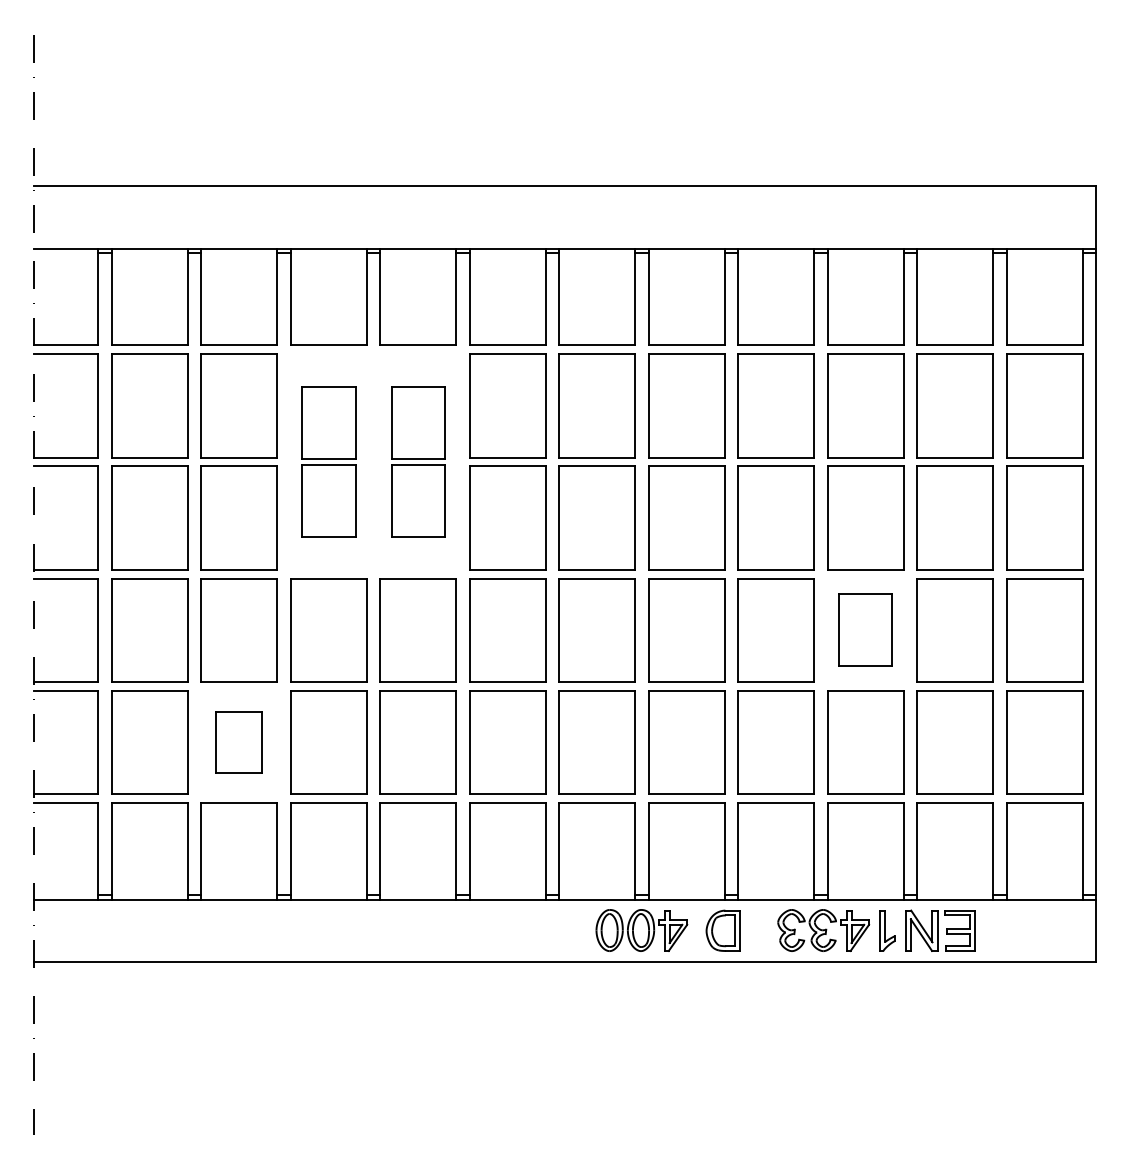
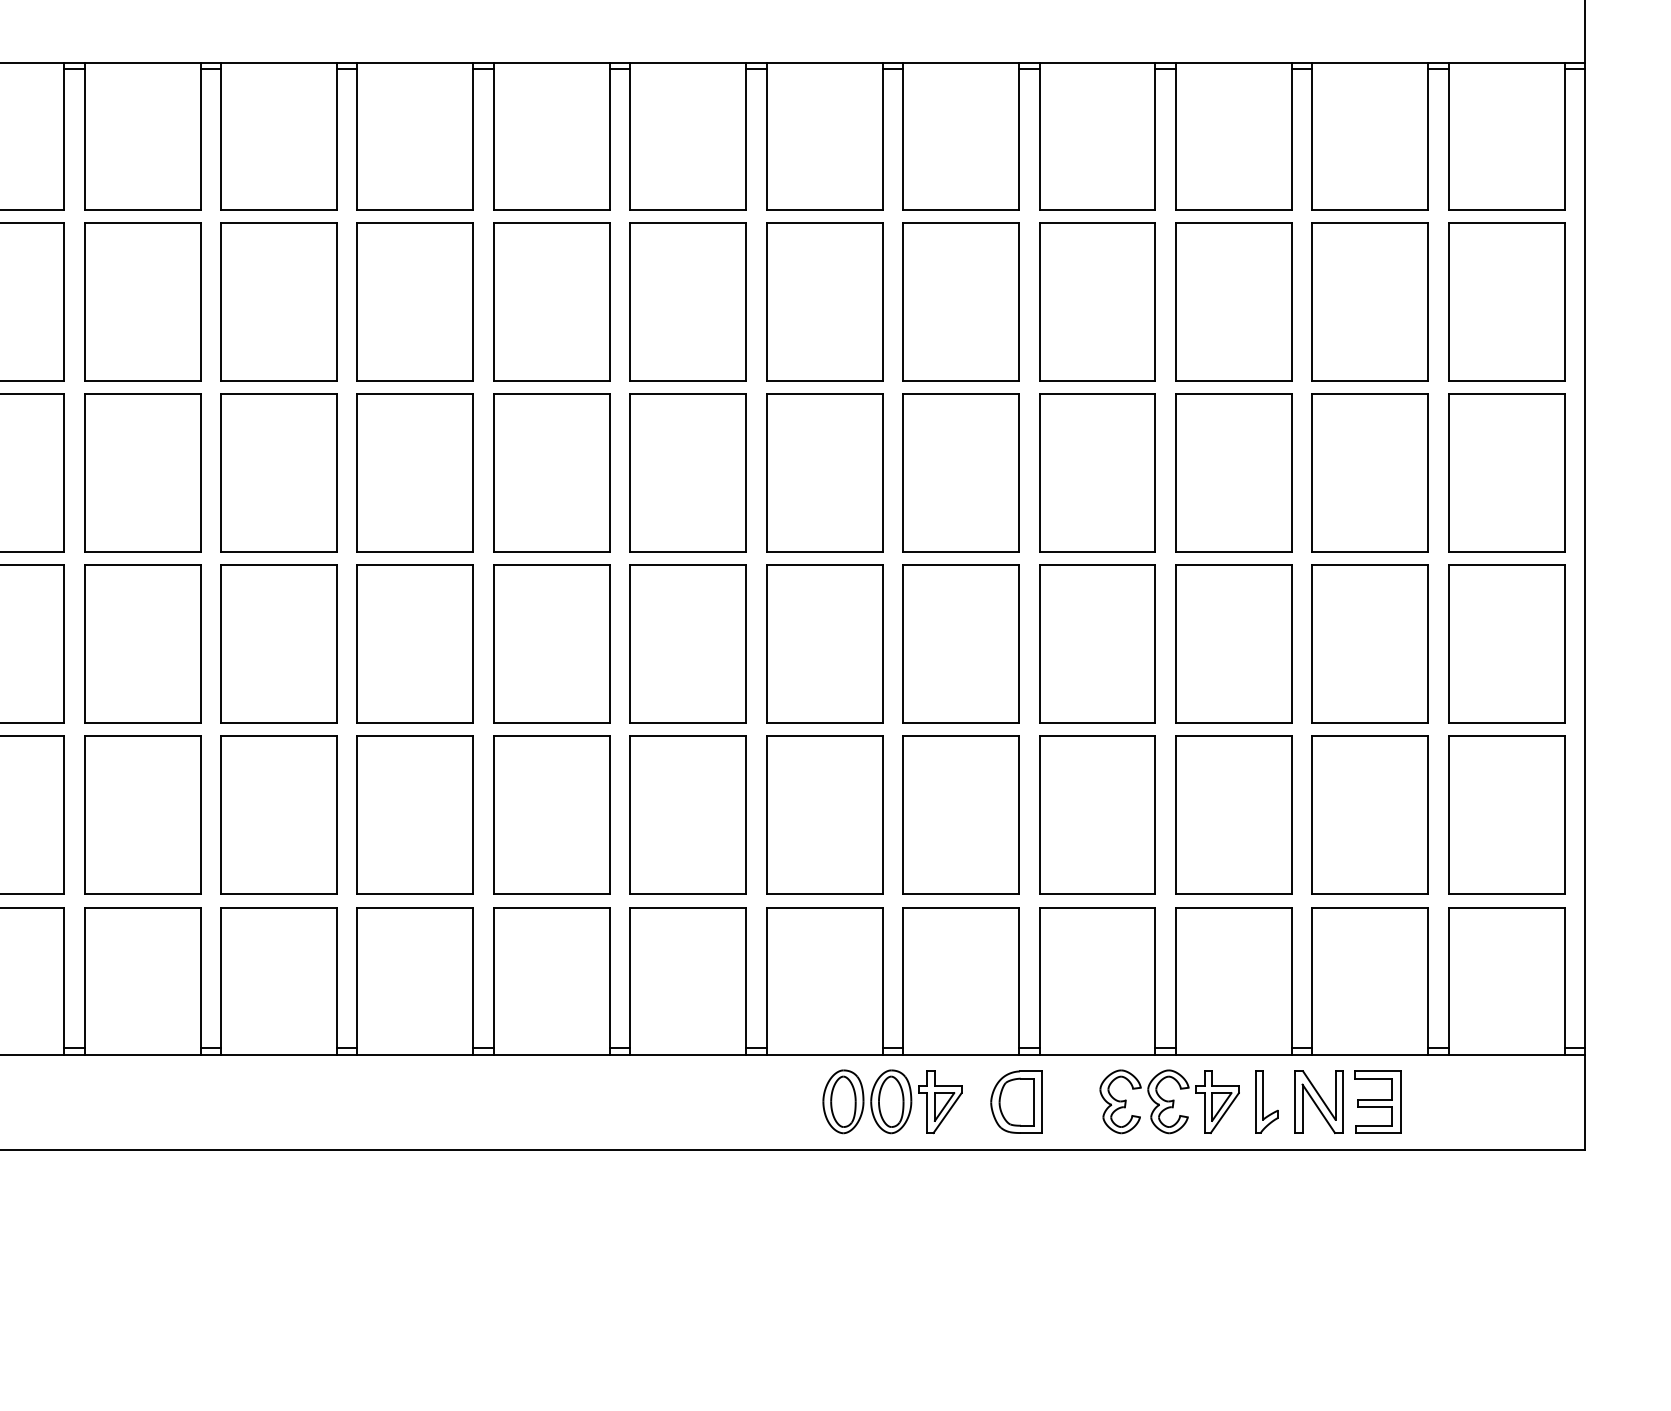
part: (328, 461) -> (414, 386), size x1.43
part: (417, 461) -> (550, 386), size x1.43
part: (865, 630) -> (1233, 644), size x1.43
part: (238, 742) -> (277, 815), size x1.67

